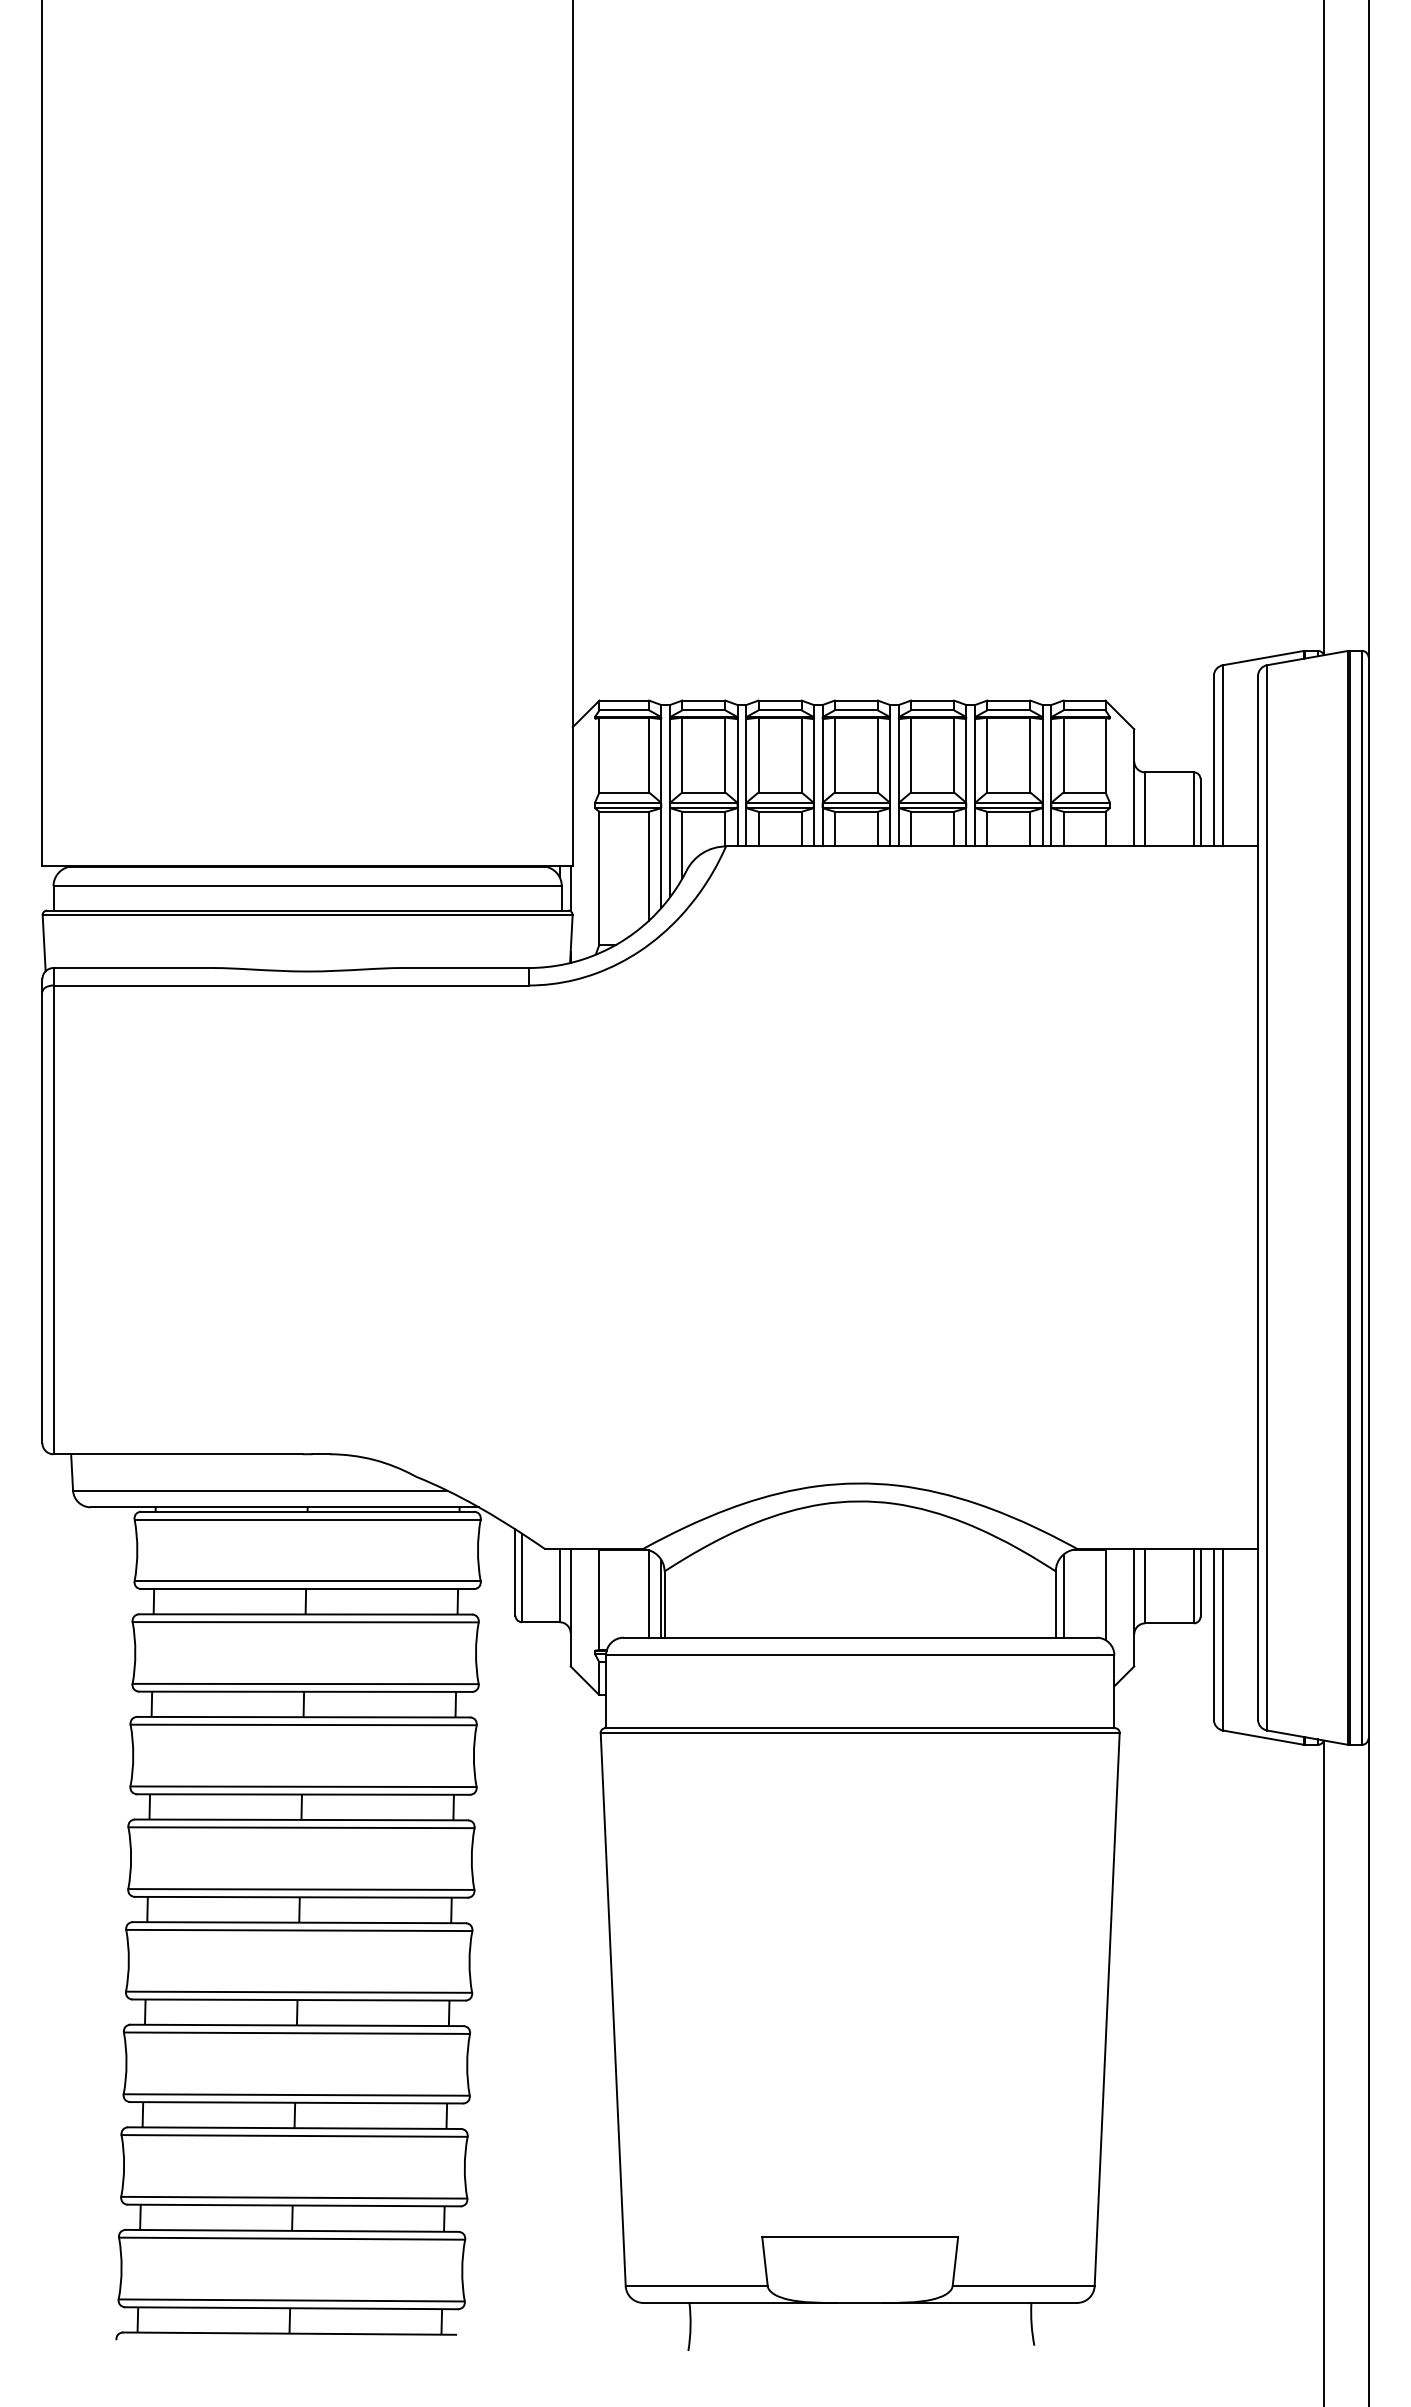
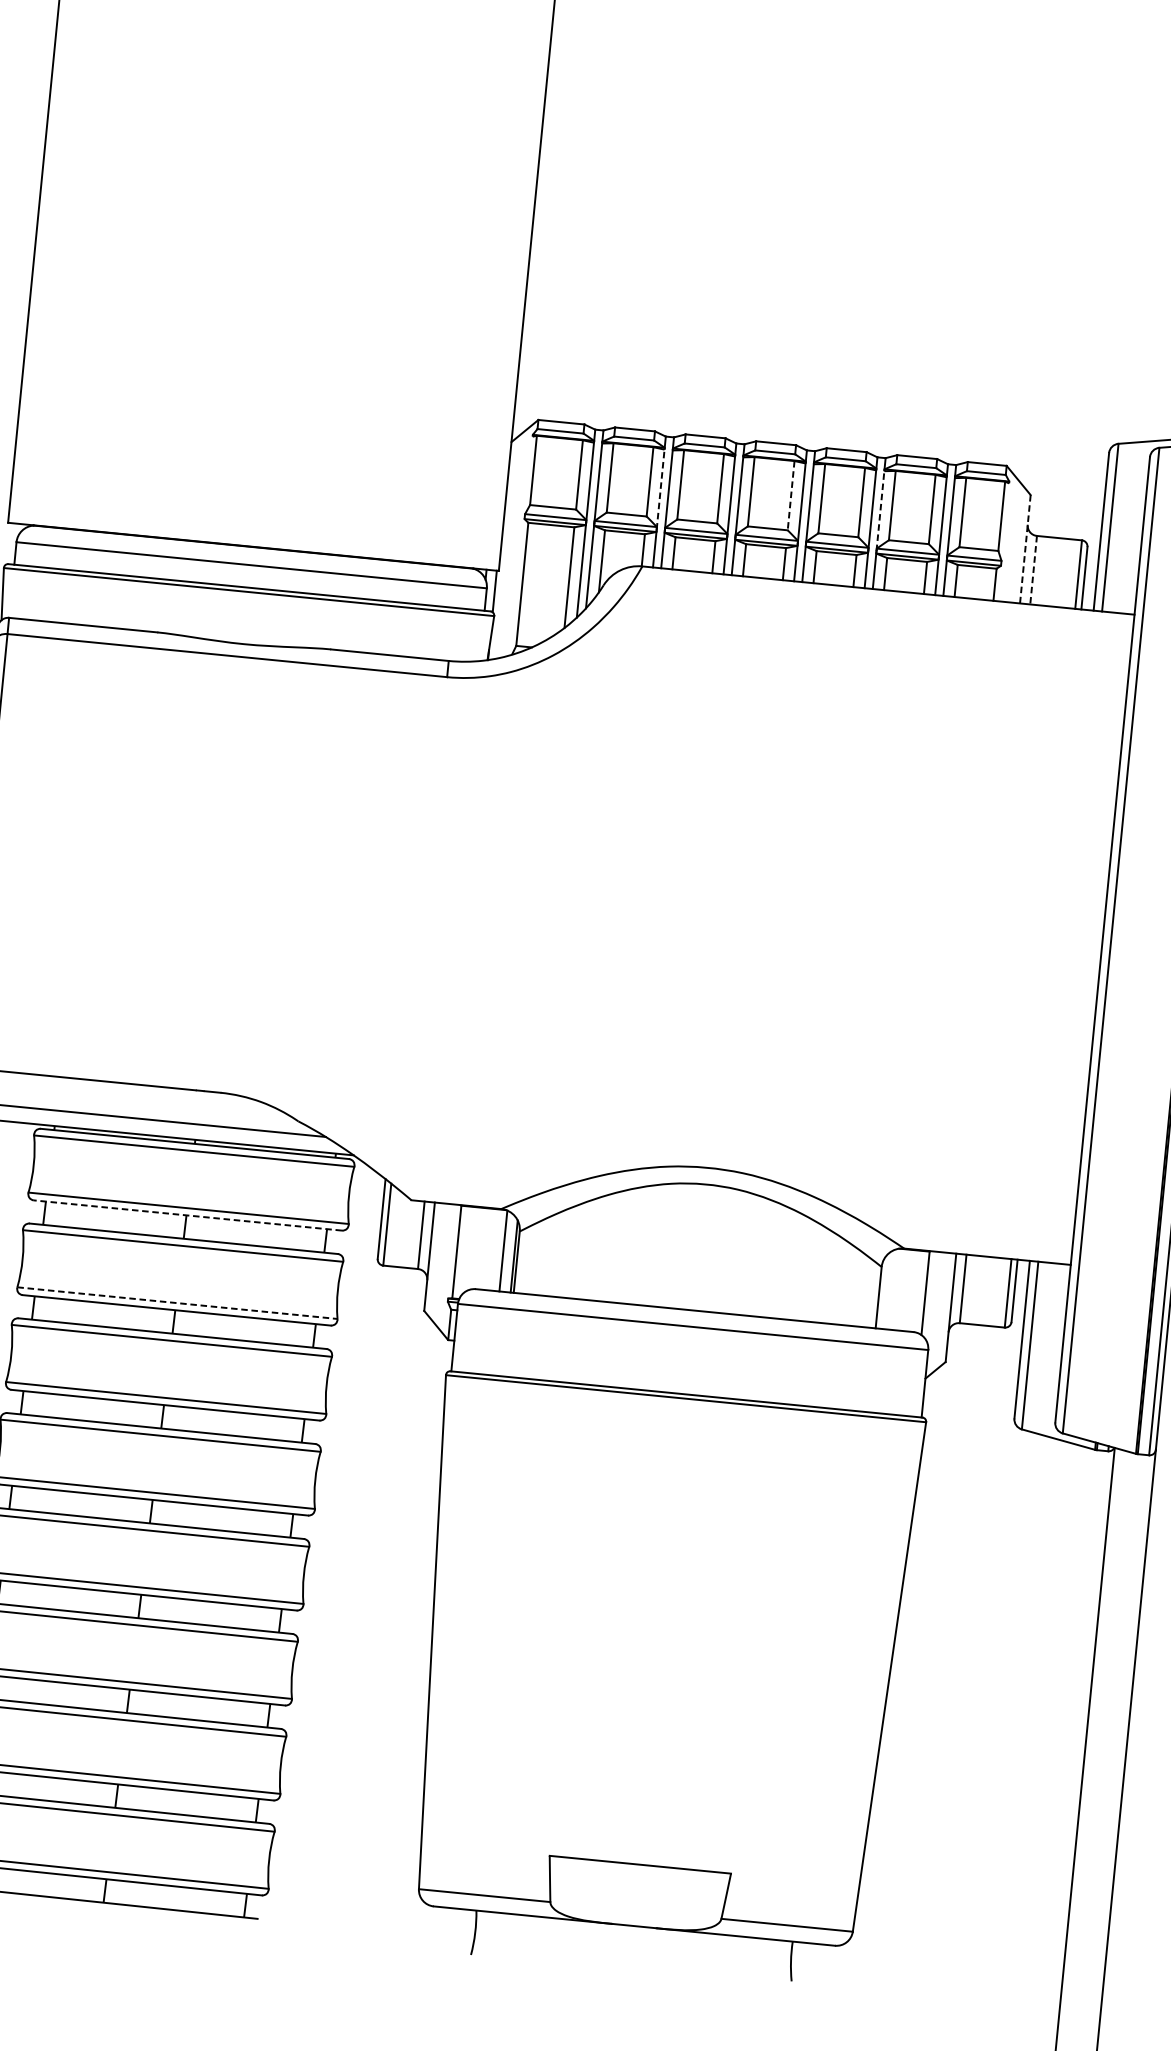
line: (877, 755) -> (790, 495), solid -> dashed
line: (737, 761) -> (660, 488), solid -> dashed
line: (975, 761) -> (880, 510), solid -> dashed
line: (1134, 787) -> (1025, 548), solid -> dashed
line: (1145, 809) -> (1033, 570), solid -> dashed
line: (307, 1589) -> (187, 1215), solid -> dashed
line: (1063, 1595) -> (886, 1290), removed
line: (306, 1684) -> (178, 1303), solid -> dashed

